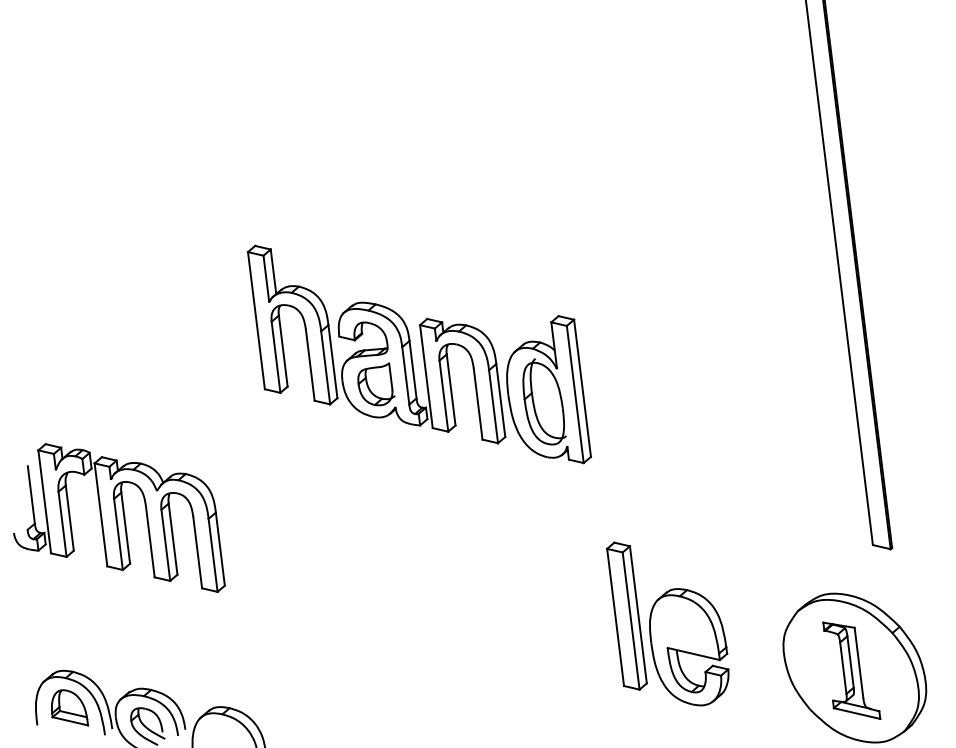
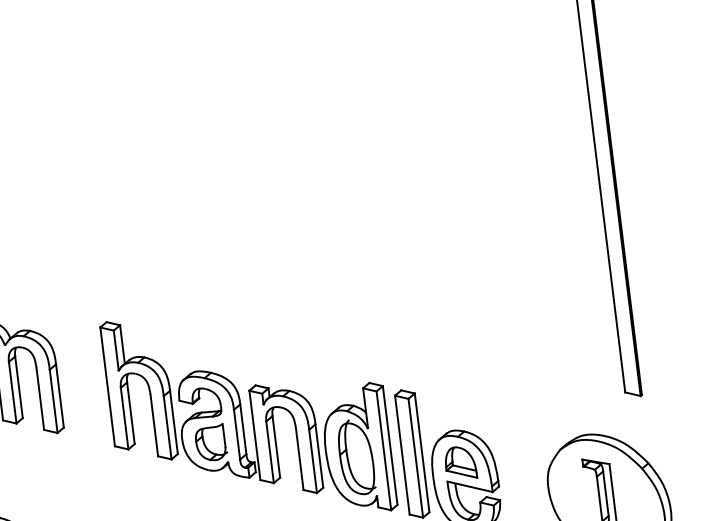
part: (418, 354) -> (248, 416), moved
part: (684, 625) -> (462, 462), added

